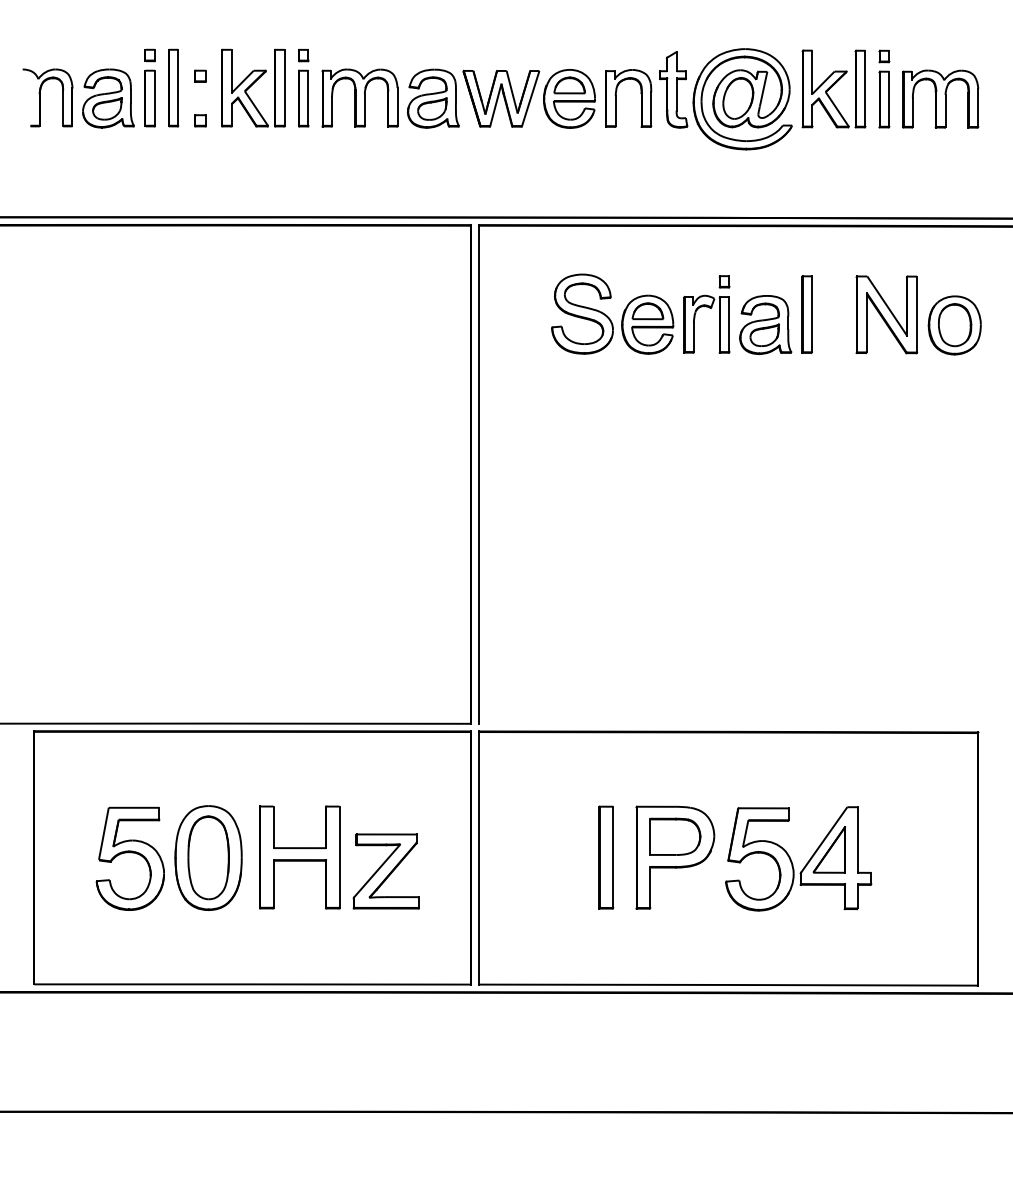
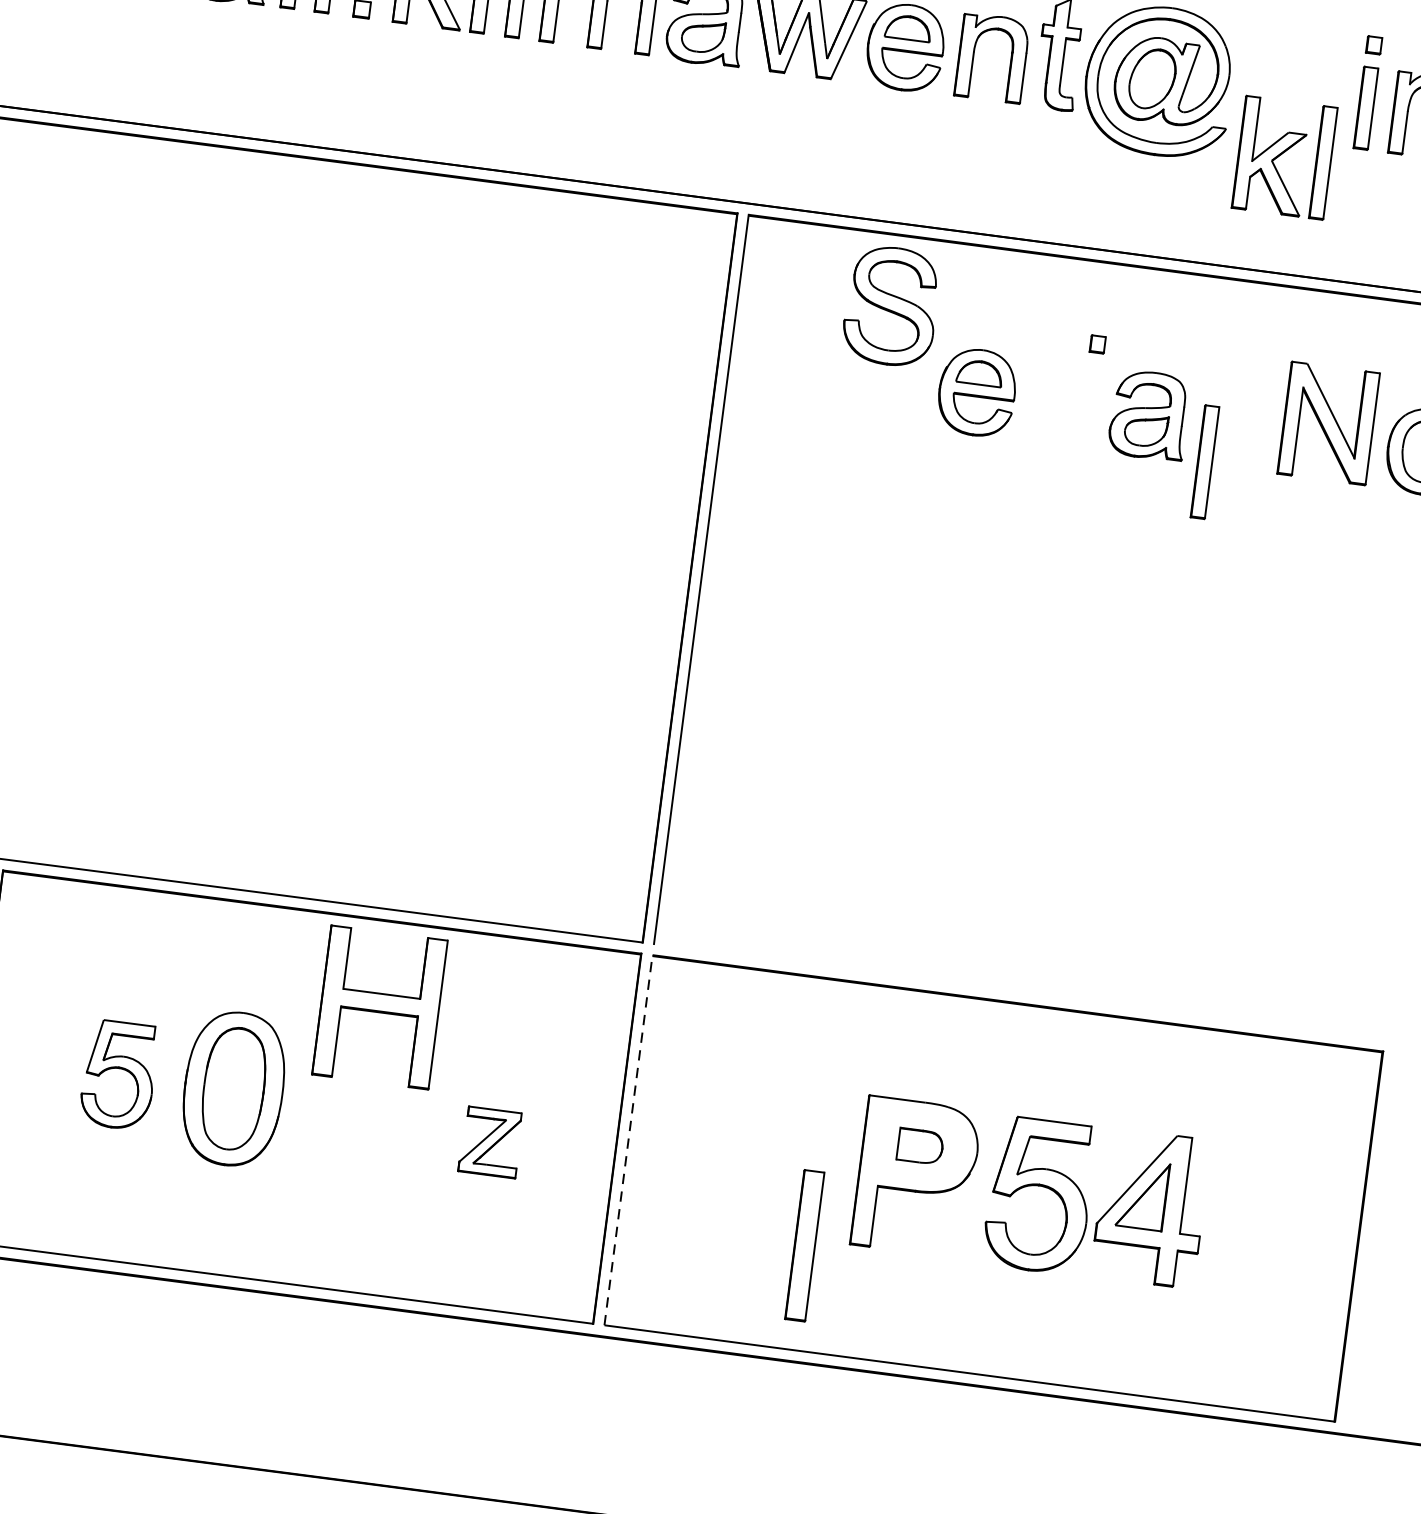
part: (833, 88) -> (1283, 157), moved
part: (582, 313) -> (891, 305), moved
part: (806, 314) -> (1204, 461), moved
part: (694, 323) -> (1045, 399), removed
part: (675, 836) -> (920, 1146), size x0.6
part: (299, 857) -> (379, 1007), moved
line: (478, 857) -> (628, 1139), solid -> dashed
part: (606, 857) -> (805, 1245), moved
part: (129, 858) -> (118, 1074), size x0.7
part: (385, 871) -> (489, 1142), size x0.6

